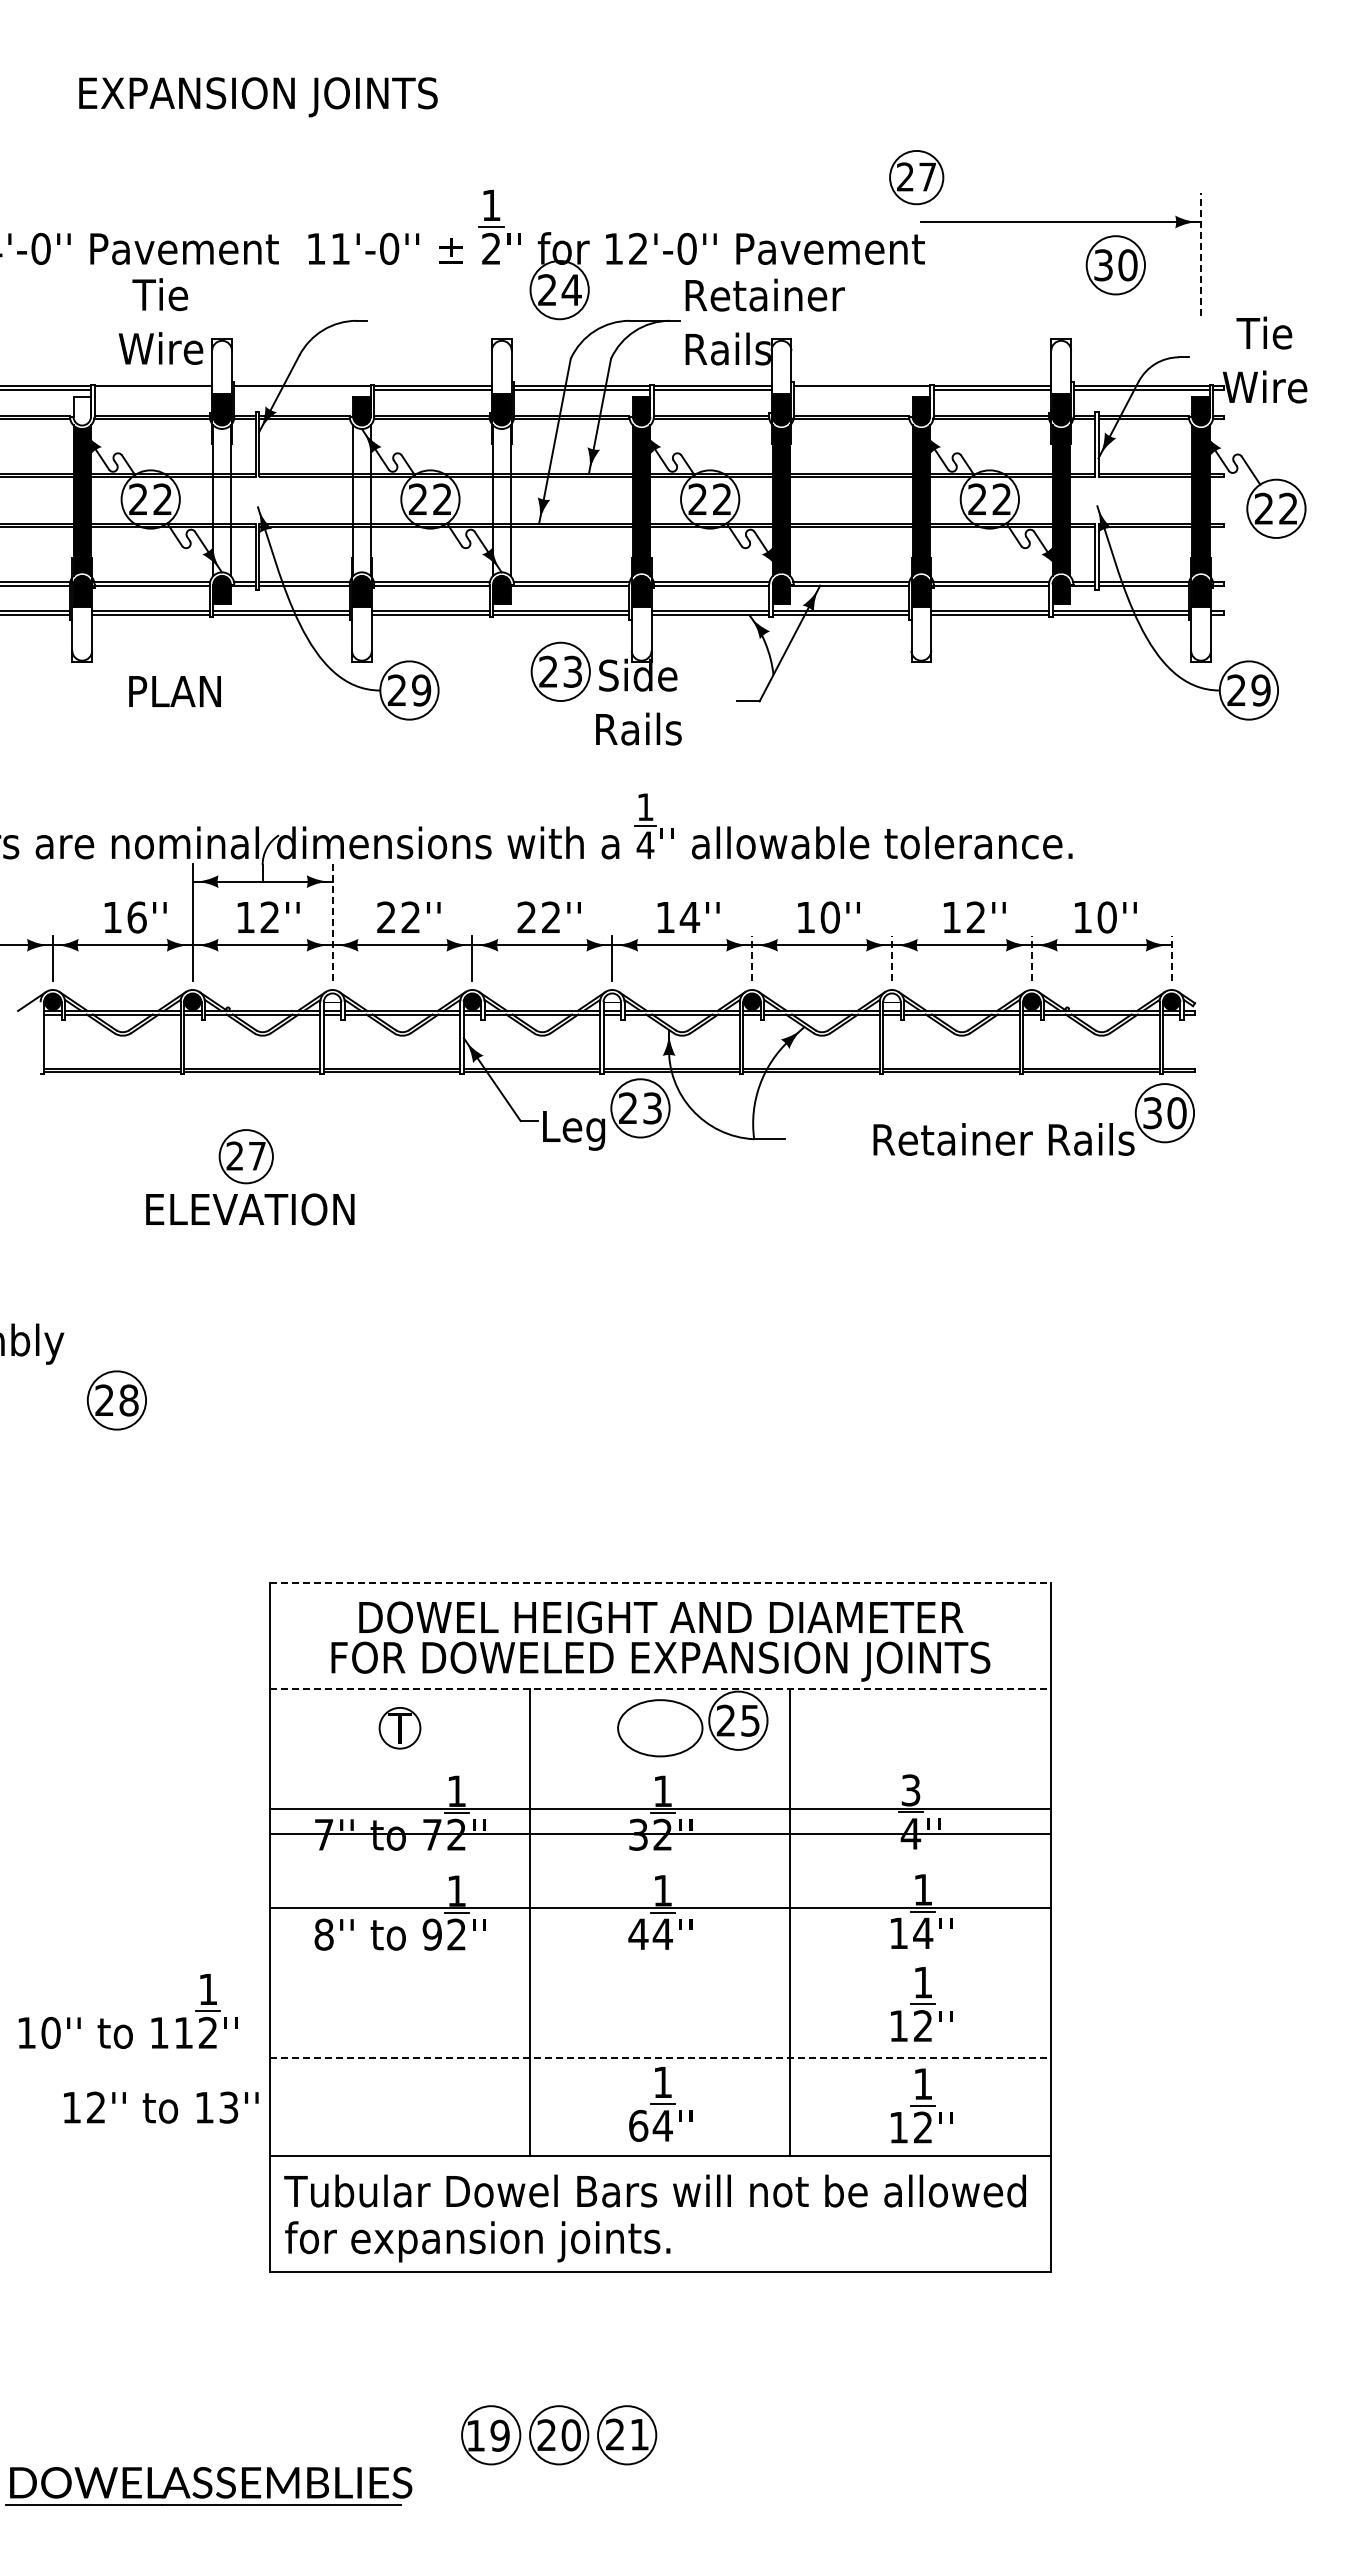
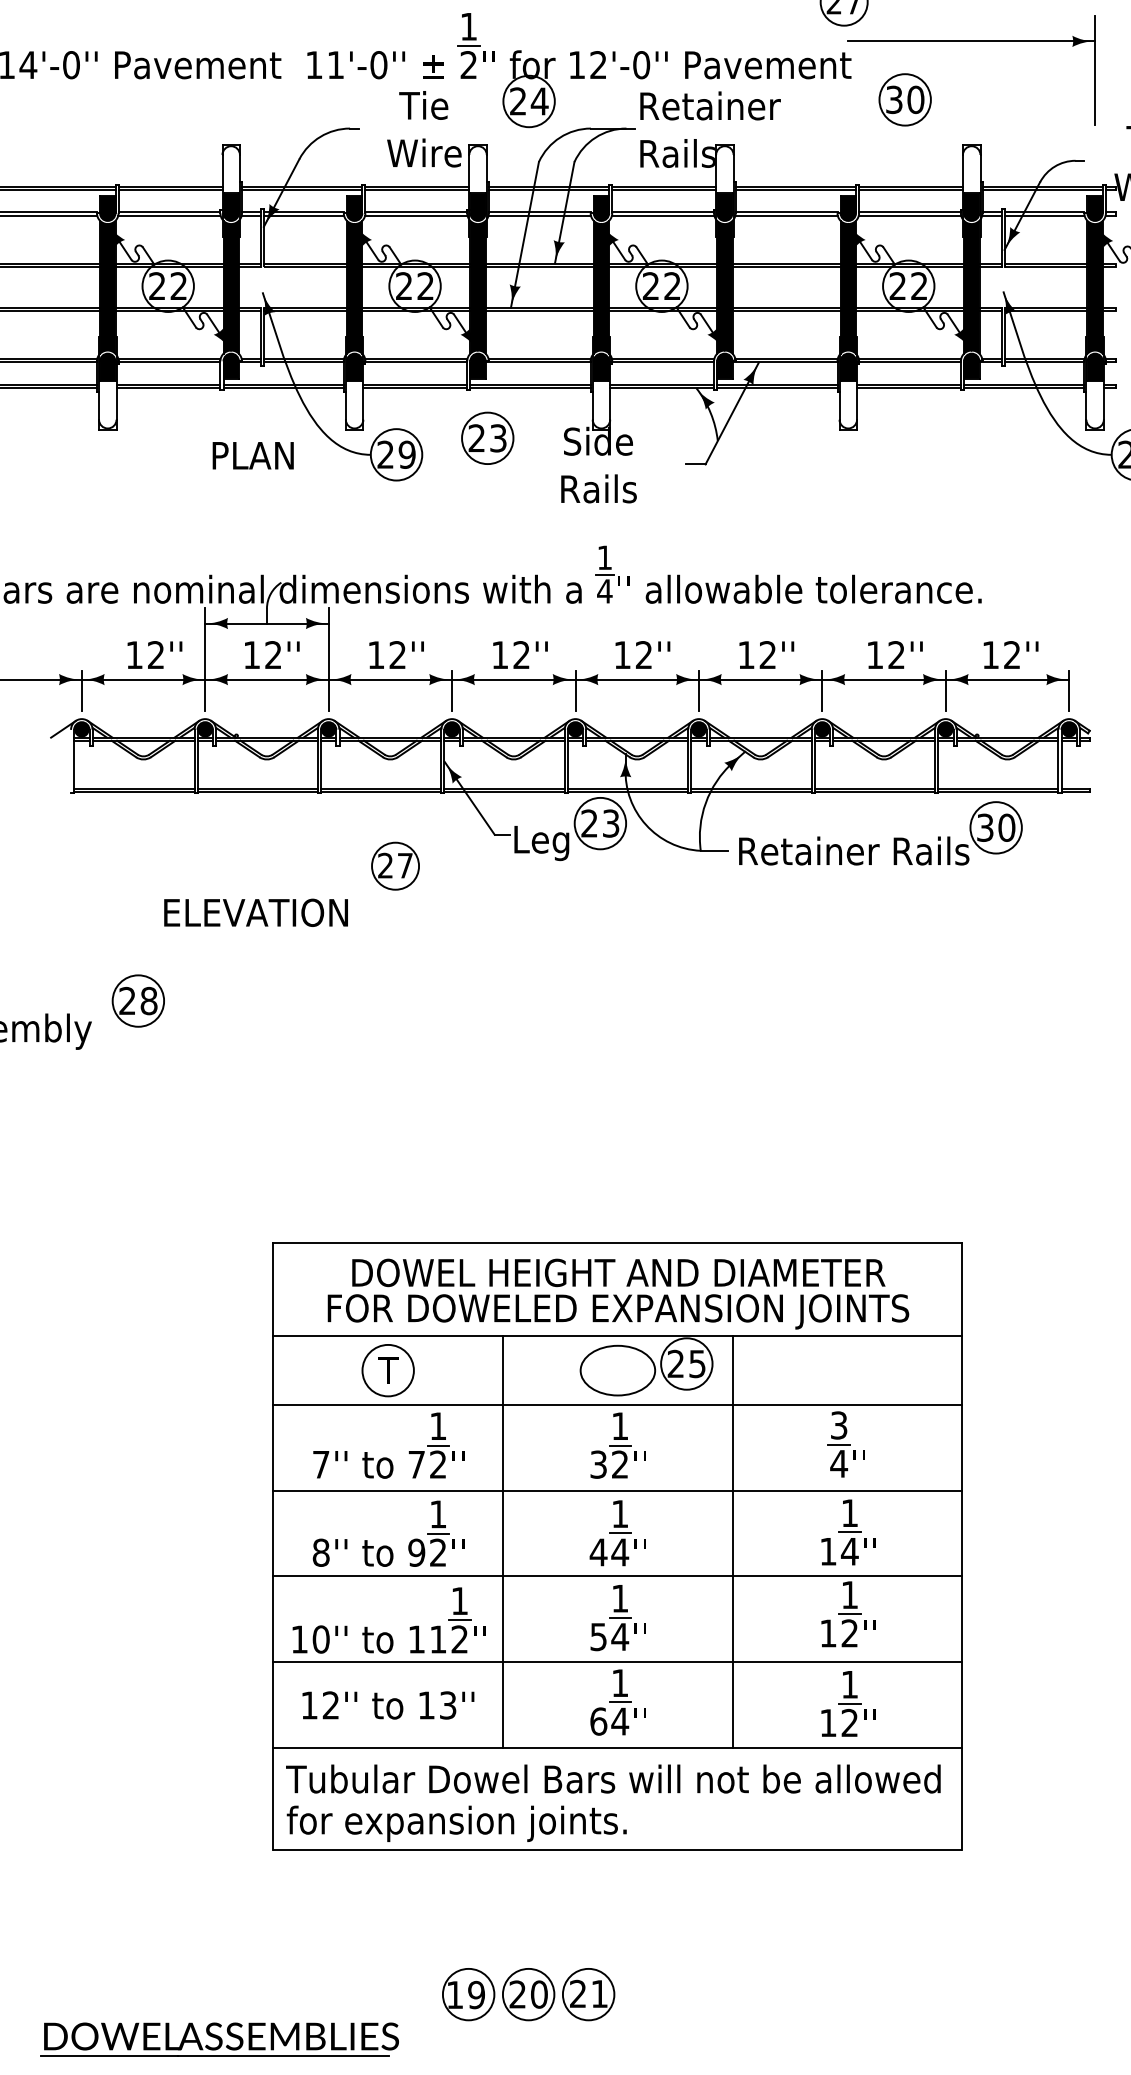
line: (1201, 254) -> (1095, 70), dashed -> solid
part: (1115, 265) -> (904, 100), moved
text: (160, 321) -> (423, 129), moved
line: (153, 389) -> (170, 189), added
line: (302, 389) -> (302, 189), added
line: (861, 389) -> (795, 189), added
fill: (82, 411) -> (108, 208), added
fill: (221, 500) -> (230, 287), added
fill: (361, 500) -> (354, 287), added
fill: (501, 500) -> (477, 287), added
part: (560, 671) -> (487, 438), moved
text: (174, 691) -> (252, 455), moved
text: (386, 916) -> (376, 654), 22'' -> 12''
text: (526, 916) -> (499, 654), 22'' -> 12''
text: (689, 916) -> (643, 654), 14'' -> 12''
text: (136, 917) -> (155, 655), 16'' -> 12''
text: (830, 917) -> (768, 655), 10'' -> 12''
text: (1106, 917) -> (1011, 655), 10'' -> 12''
line: (332, 921) -> (328, 658), dashed -> solid
line: (752, 957) -> (699, 690), dashed -> solid
line: (891, 957) -> (821, 690), dashed -> solid
line: (1031, 957) -> (945, 690), dashed -> solid
line: (1171, 957) -> (1069, 690), dashed -> solid
fill: (332, 1001) -> (328, 729), added
fill: (612, 1001) -> (575, 729), added
fill: (891, 1001) -> (821, 729), added
part: (1032, 1131) -> (879, 843), moved
part: (245, 1156) -> (394, 866), moved
part: (116, 1400) -> (138, 1001), moved
line: (660, 1583) -> (618, 1242), dashed -> solid
line: (660, 1689) -> (618, 1336), dashed -> solid
circle: (399, 1728) -> (387, 1370), size x1.43
line: (659, 1809) -> (617, 1490), moved
line: (659, 1834) -> (617, 1405), moved
line: (659, 1908) -> (617, 1576), moved
part: (660, 2008) -> (618, 1617), added
part: (125, 2024) -> (386, 1632), moved
line: (660, 2058) -> (618, 1662), dashed -> solid
text: (161, 2107) -> (388, 1705), moved

